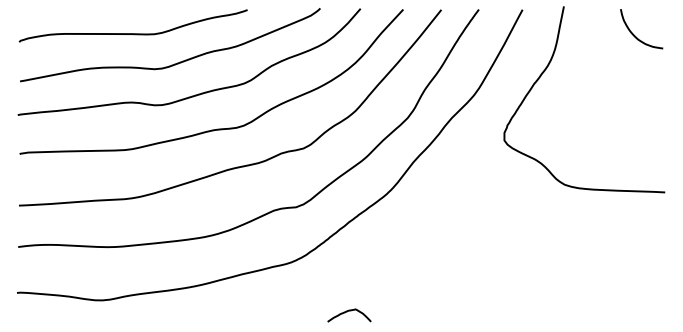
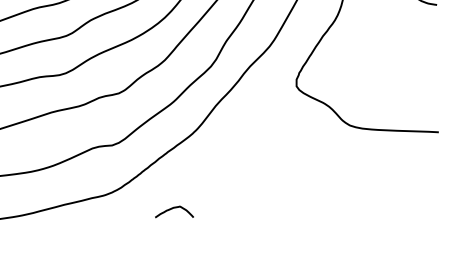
curve: (347, 312) -> (172, 209), moved

